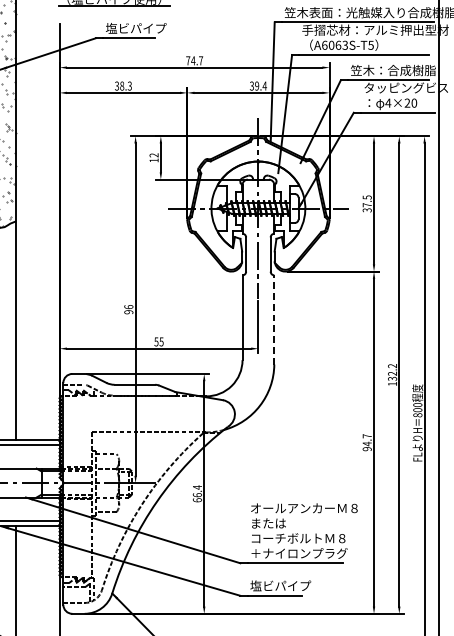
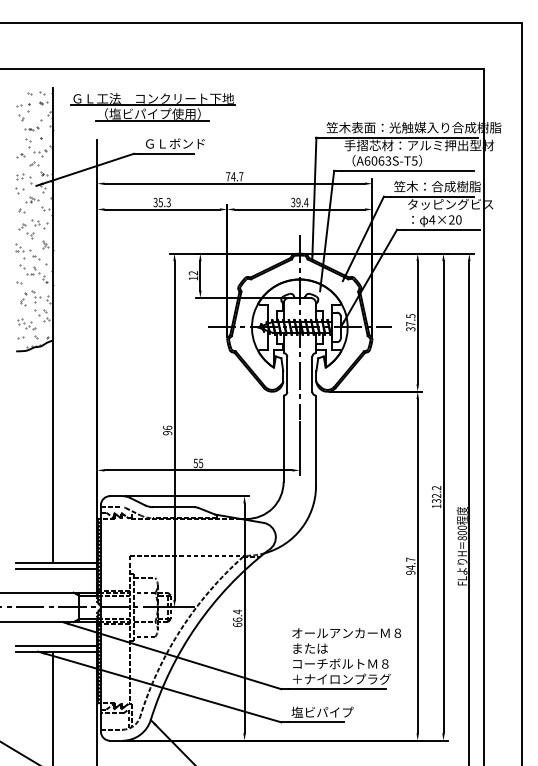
text: (136, 28) -> (175, 143), 塩ビパイプ -> ＧＬボンド
text: (121, 86) -> (160, 202), 38.3 -> 35.3
line: (274, 320) -> (316, 441), dashed -> solid

